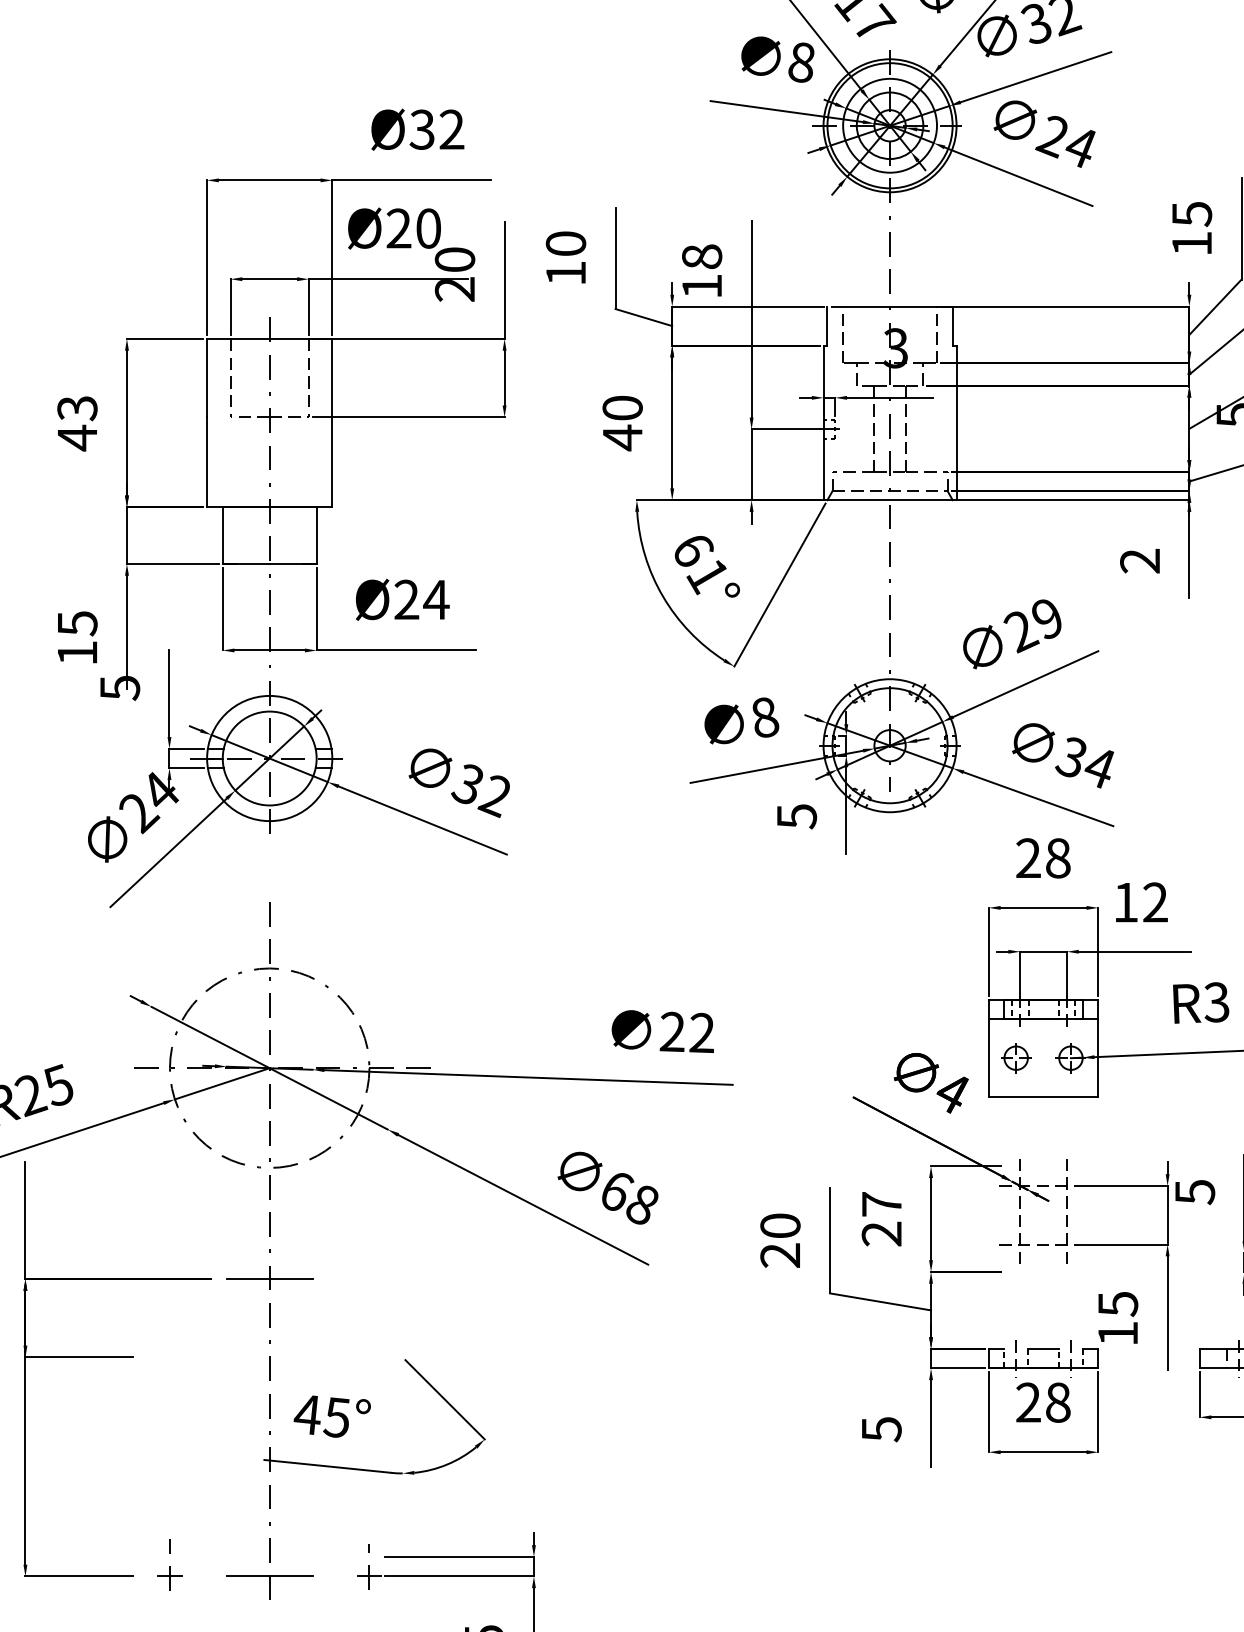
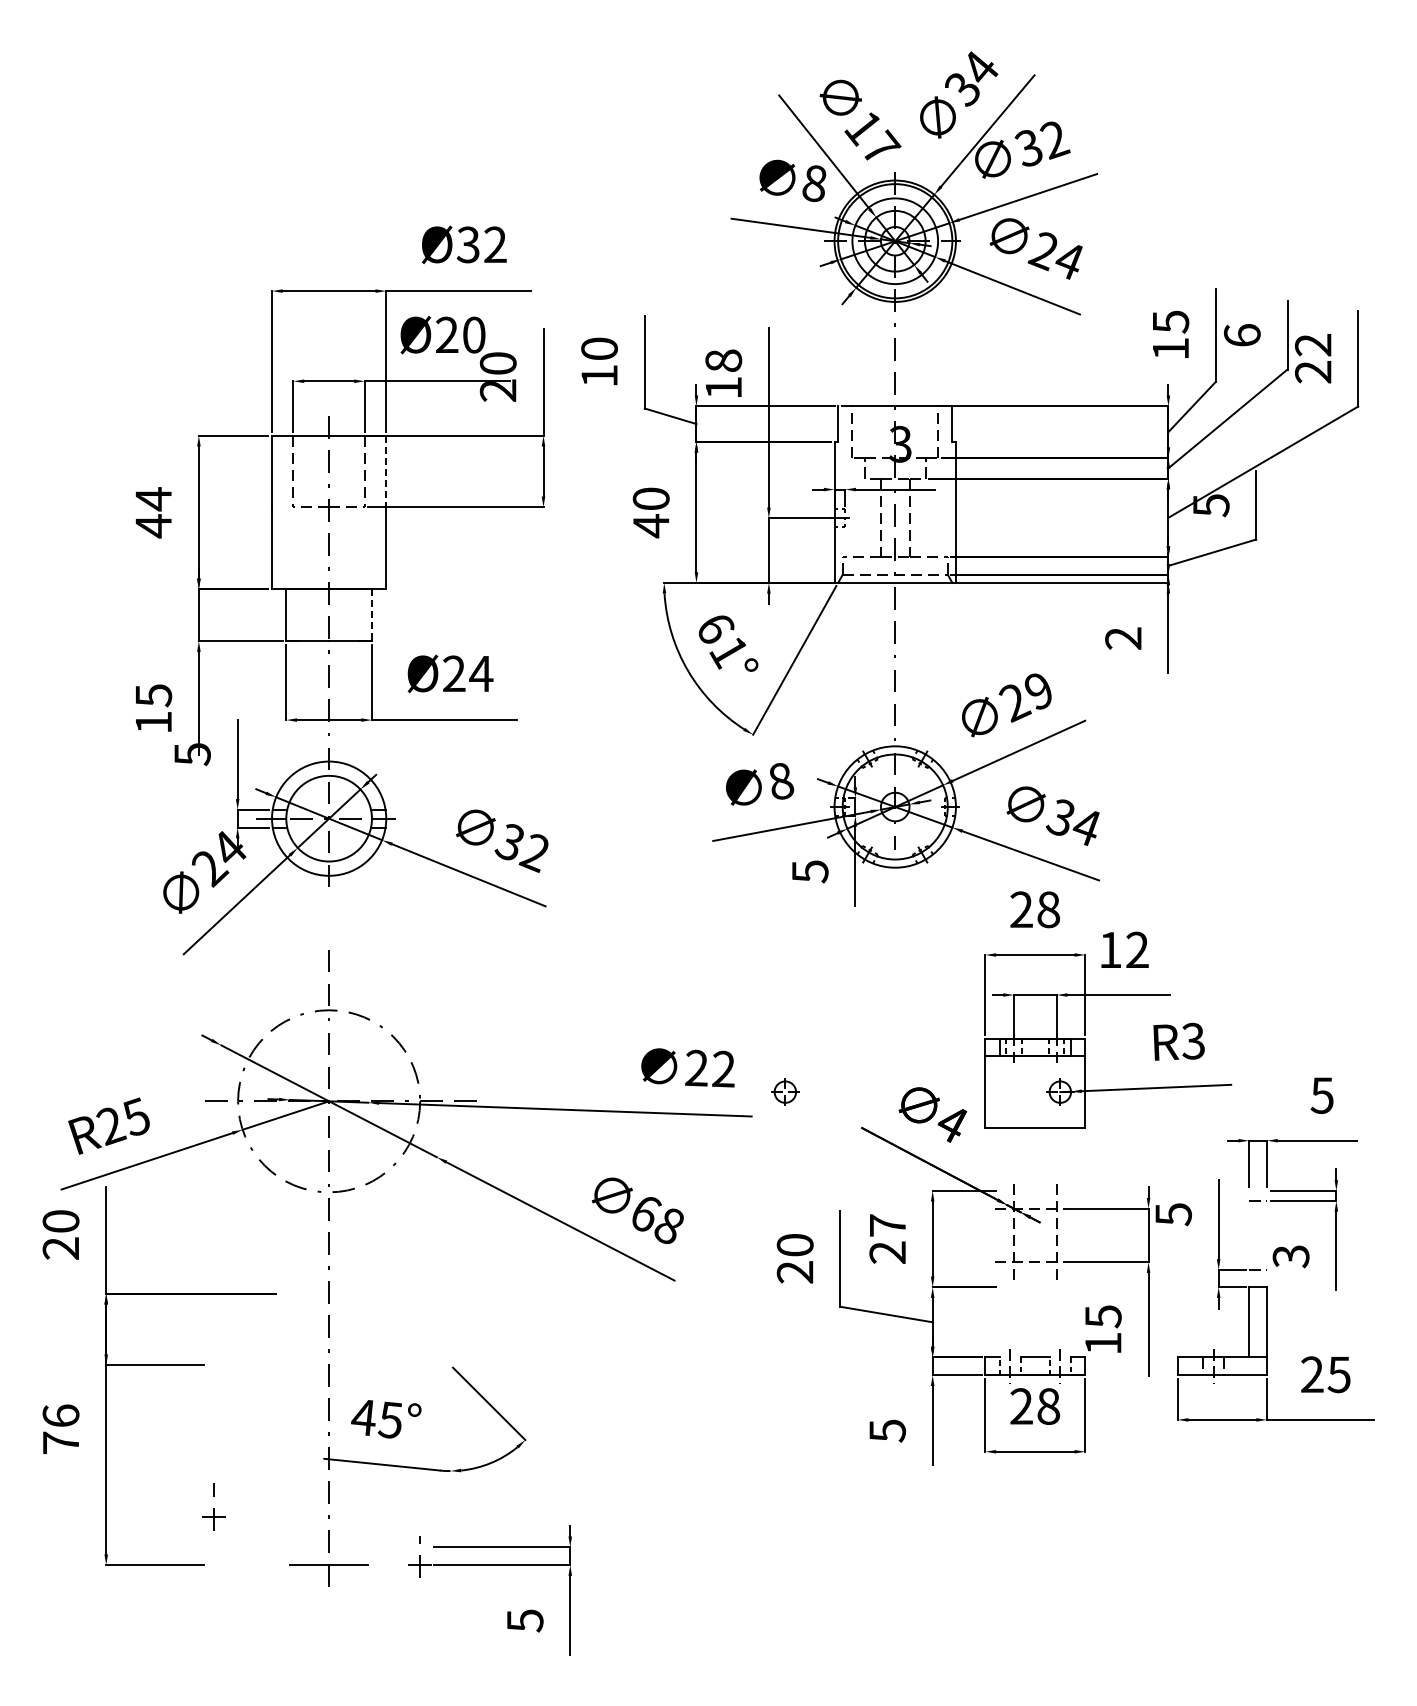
line: (332, 378) -> (386, 471), solid -> dashed
text: (77, 408) -> (153, 499), 43 -> 44
line: (316, 535) -> (371, 615), solid -> dashed
part: (1016, 1057) -> (785, 1091), moved
line: (269, 1278) -> (328, 1293), removed
part: (169, 1564) -> (213, 1506), moved

